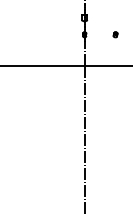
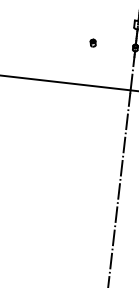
part: (53, 34) -> (92, 42), added

